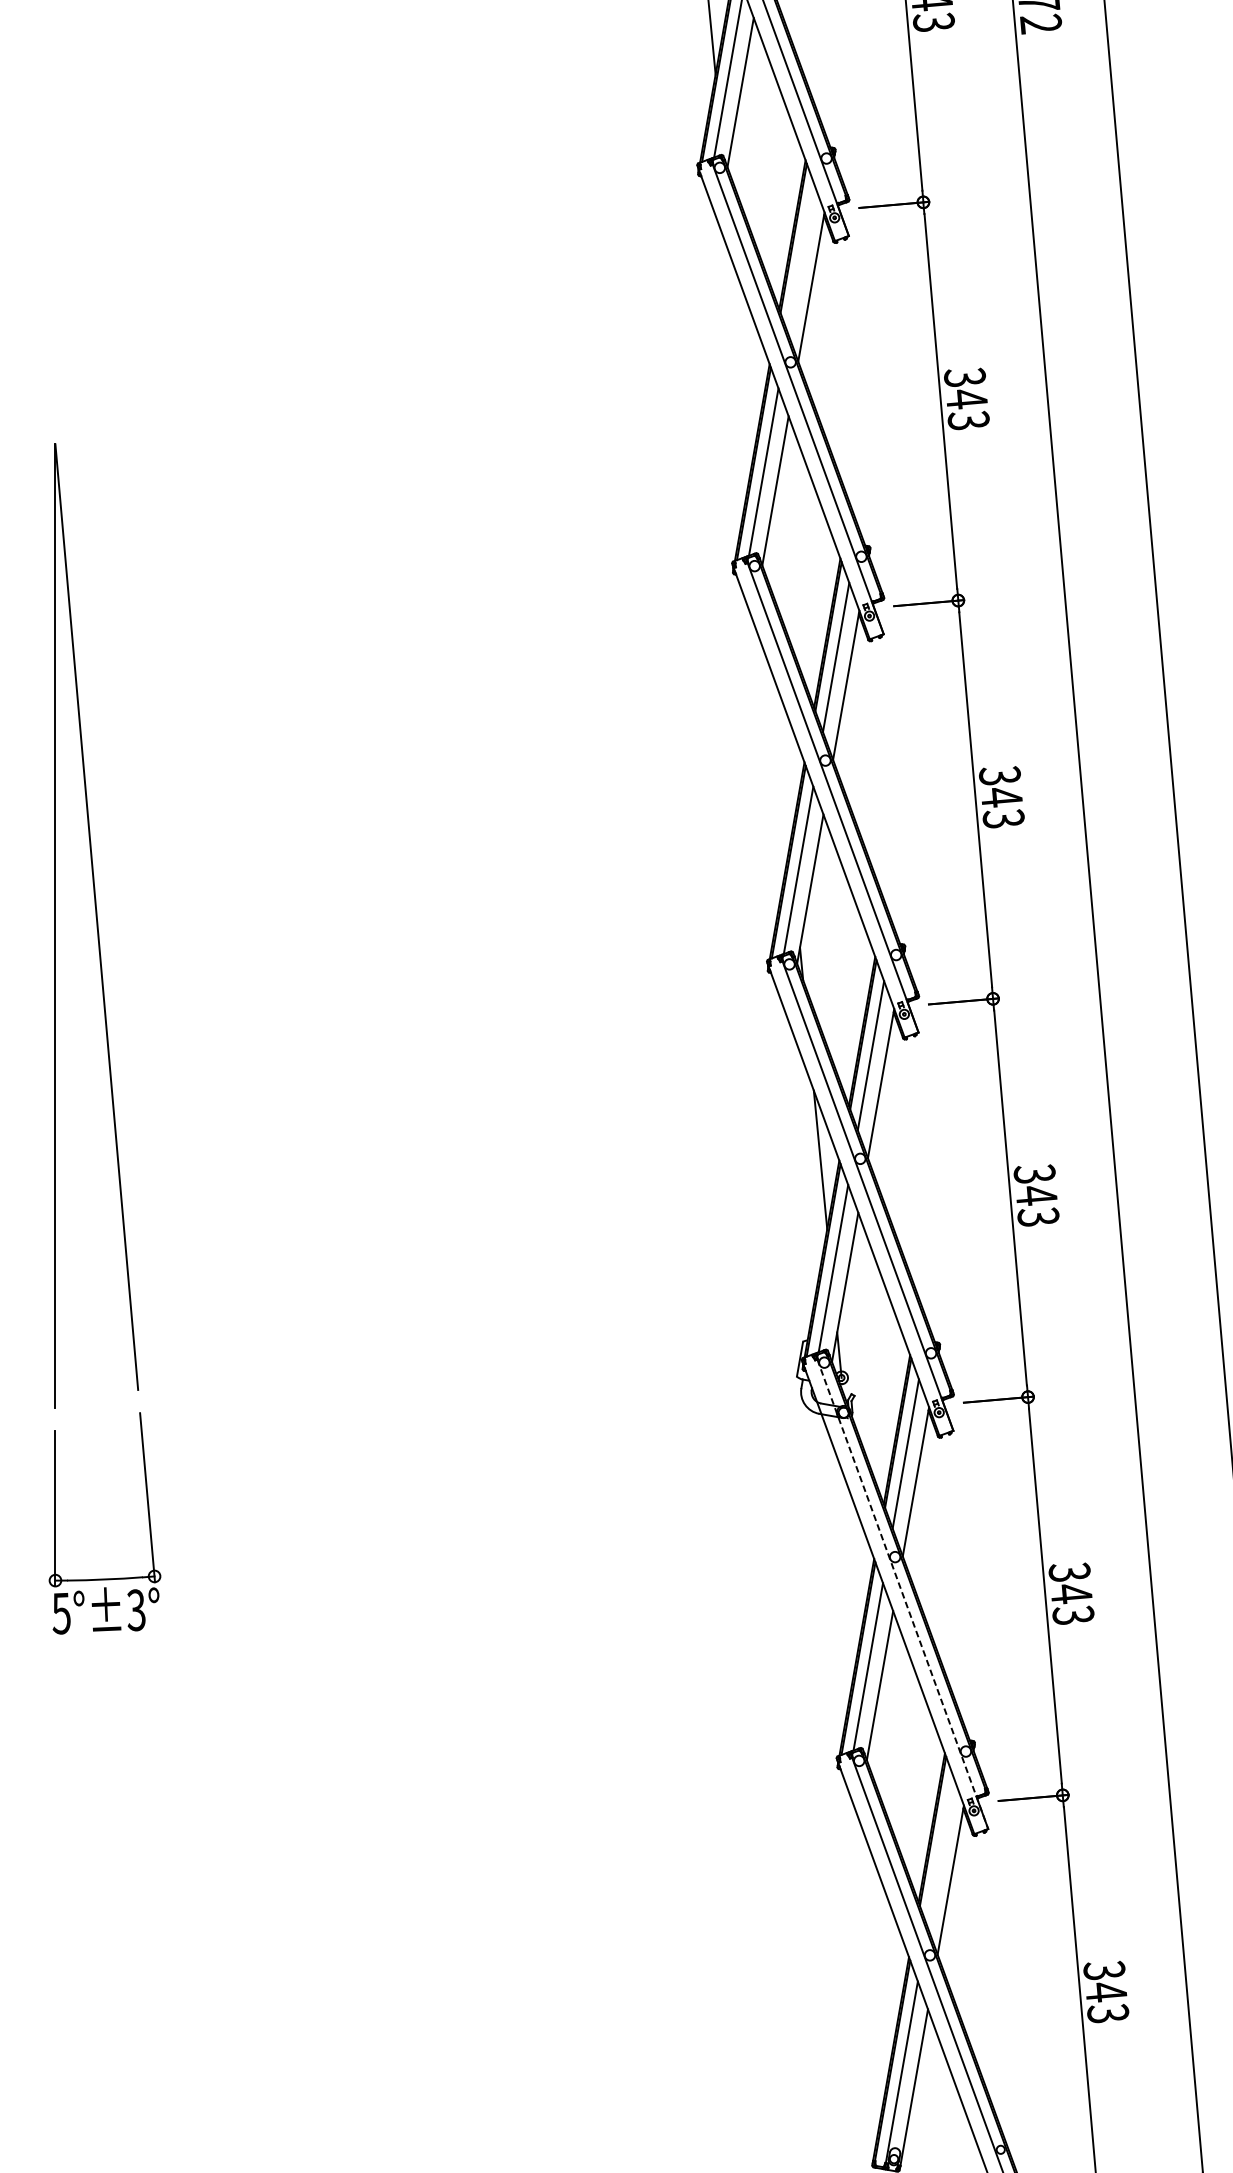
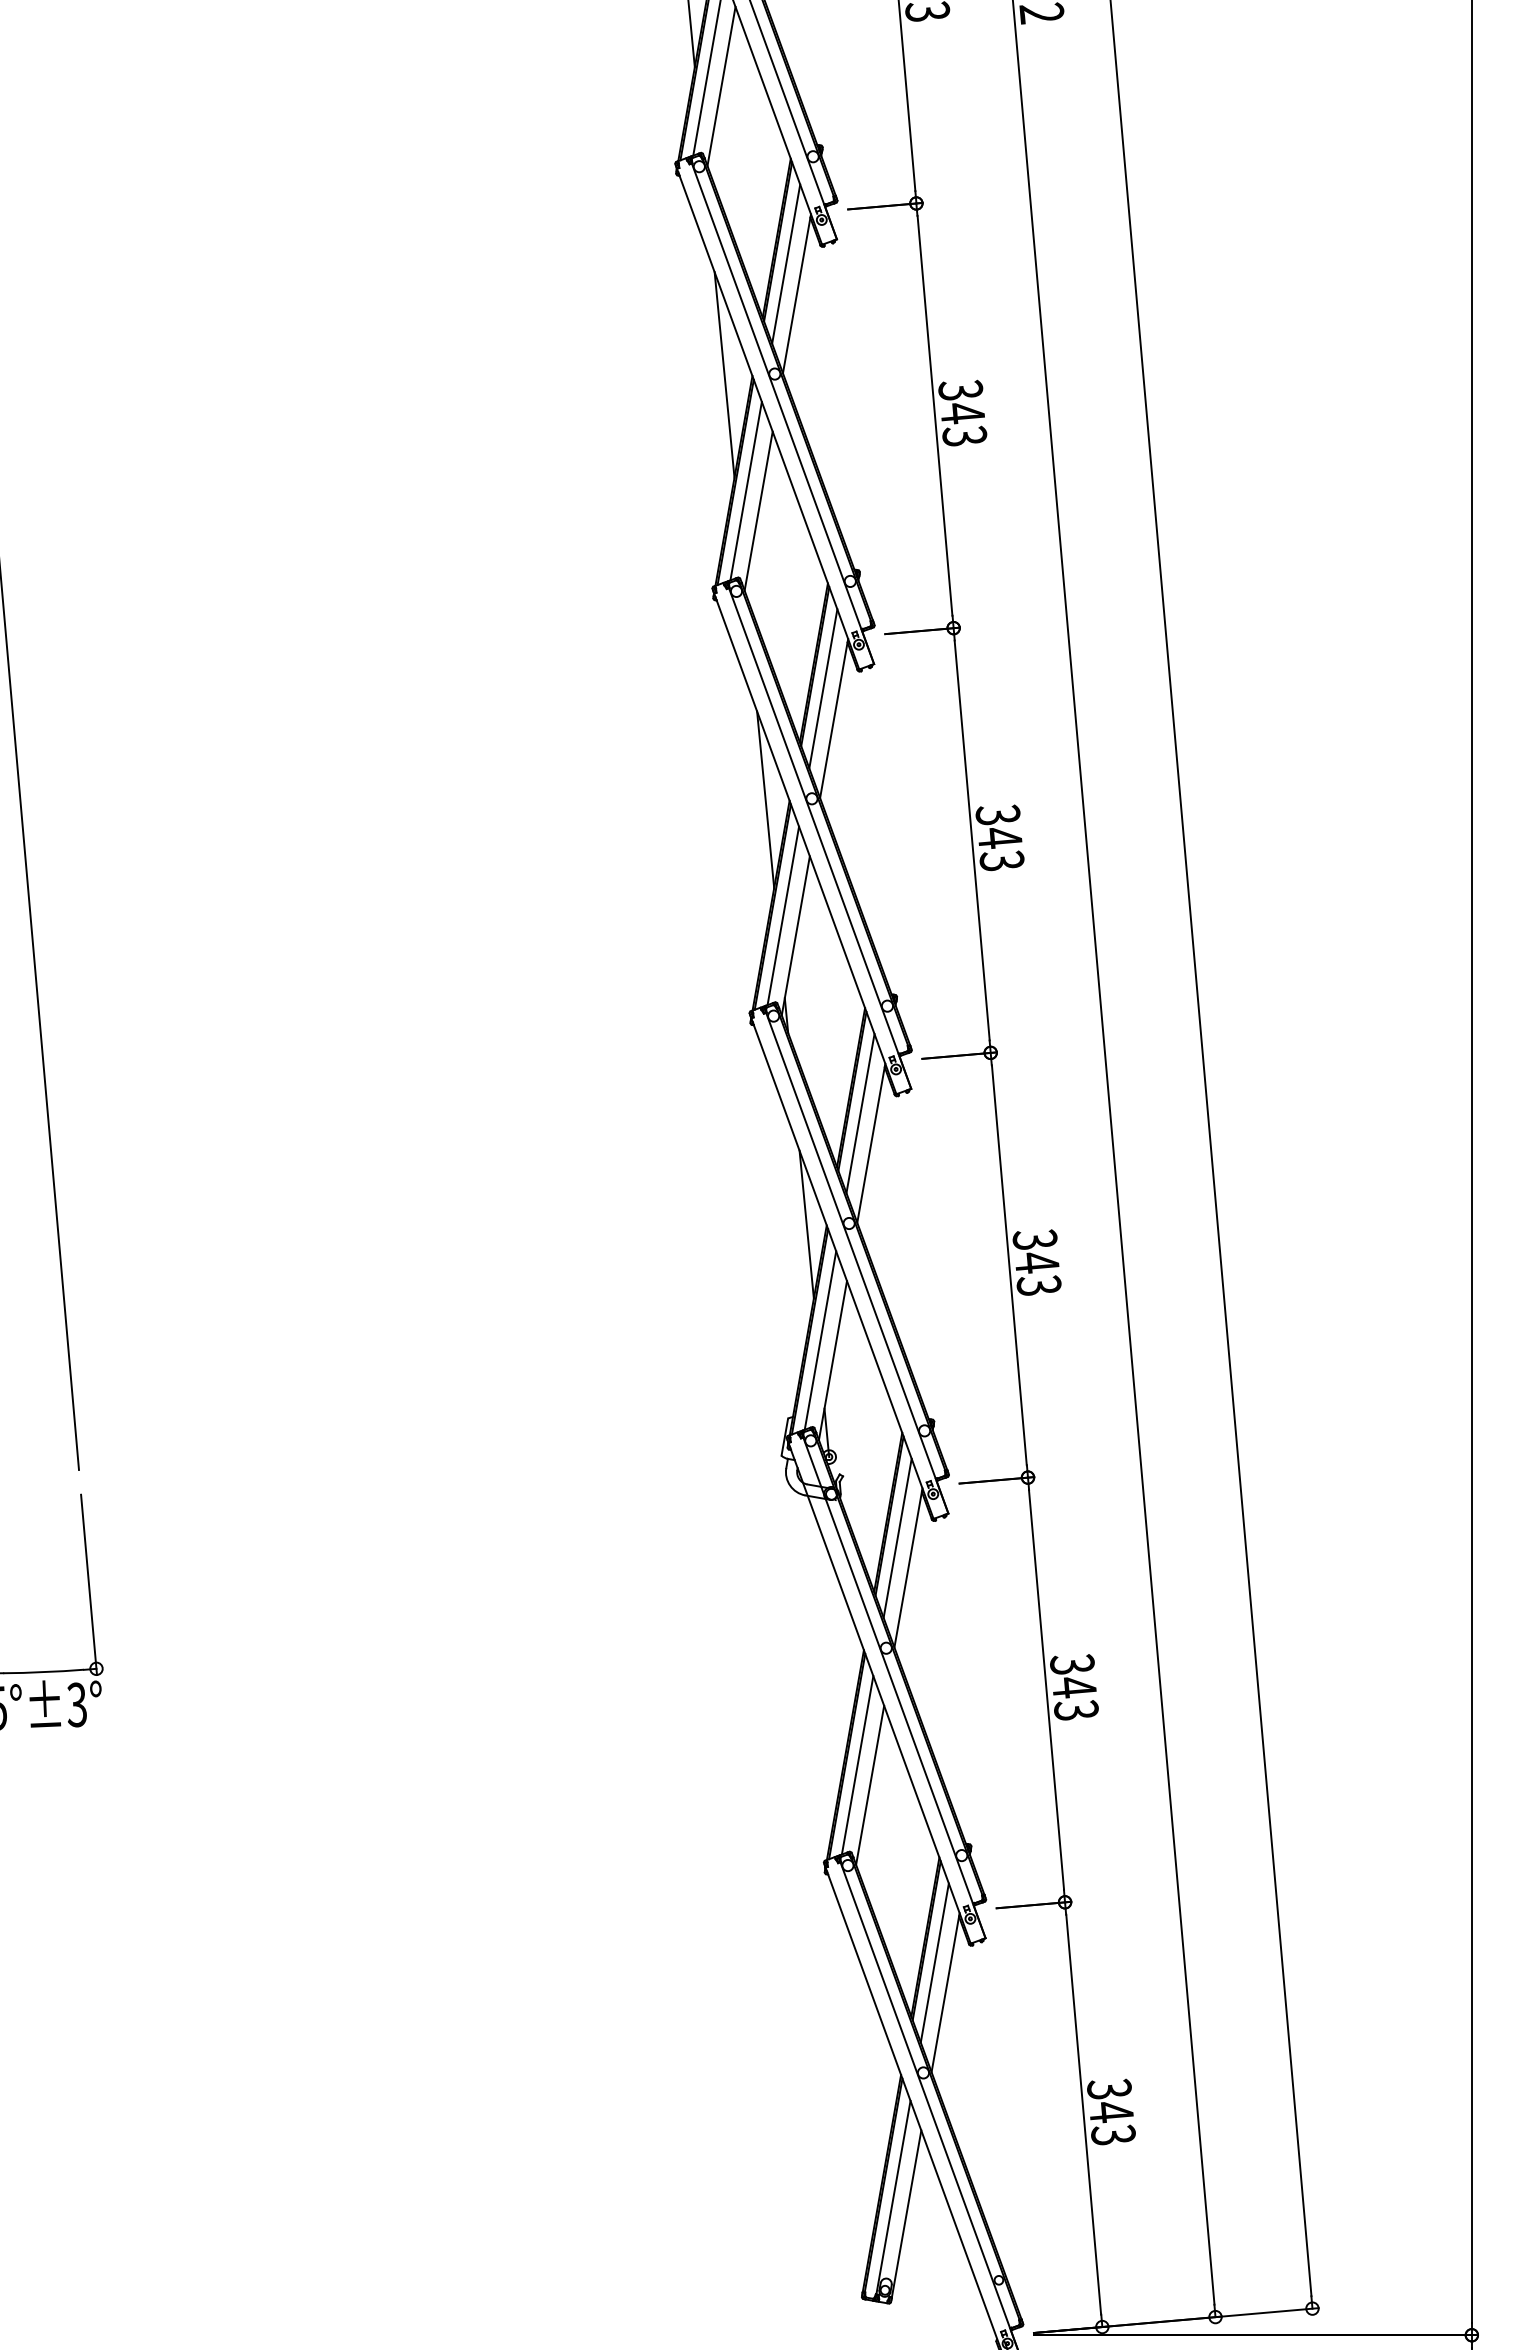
line: (801, 258) -> (786, 263), added
line: (743, 362) -> (724, 374), added
line: (781, 761) -> (765, 799), added
line: (902, 1594) -> (894, 1688), dashed -> solid
line: (940, 1851) -> (934, 1962), added

